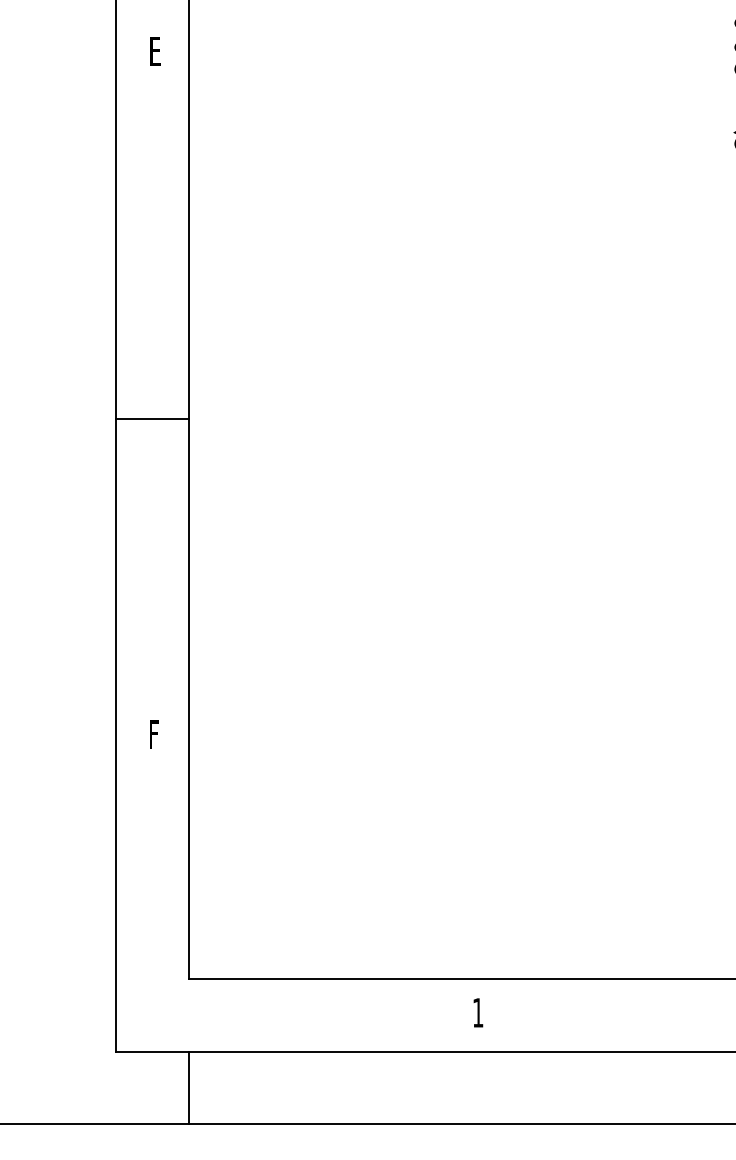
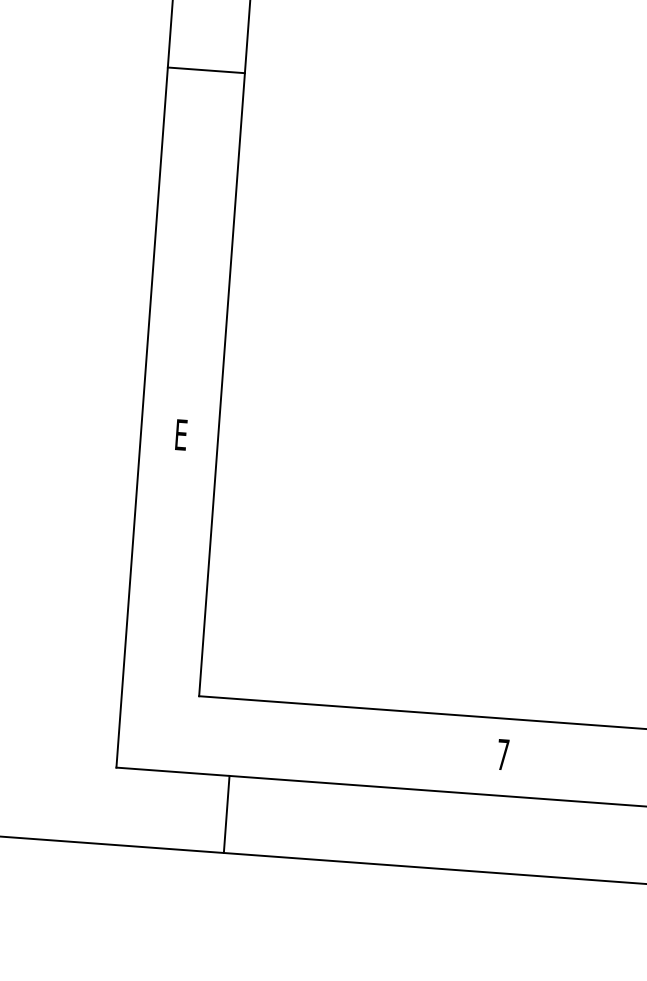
line: (151, 418) -> (205, 70), moved
text: (153, 734) -> (180, 434), F -> E
text: (478, 1012) -> (503, 754), 1 -> 7
line: (188, 1087) -> (226, 813), moved

